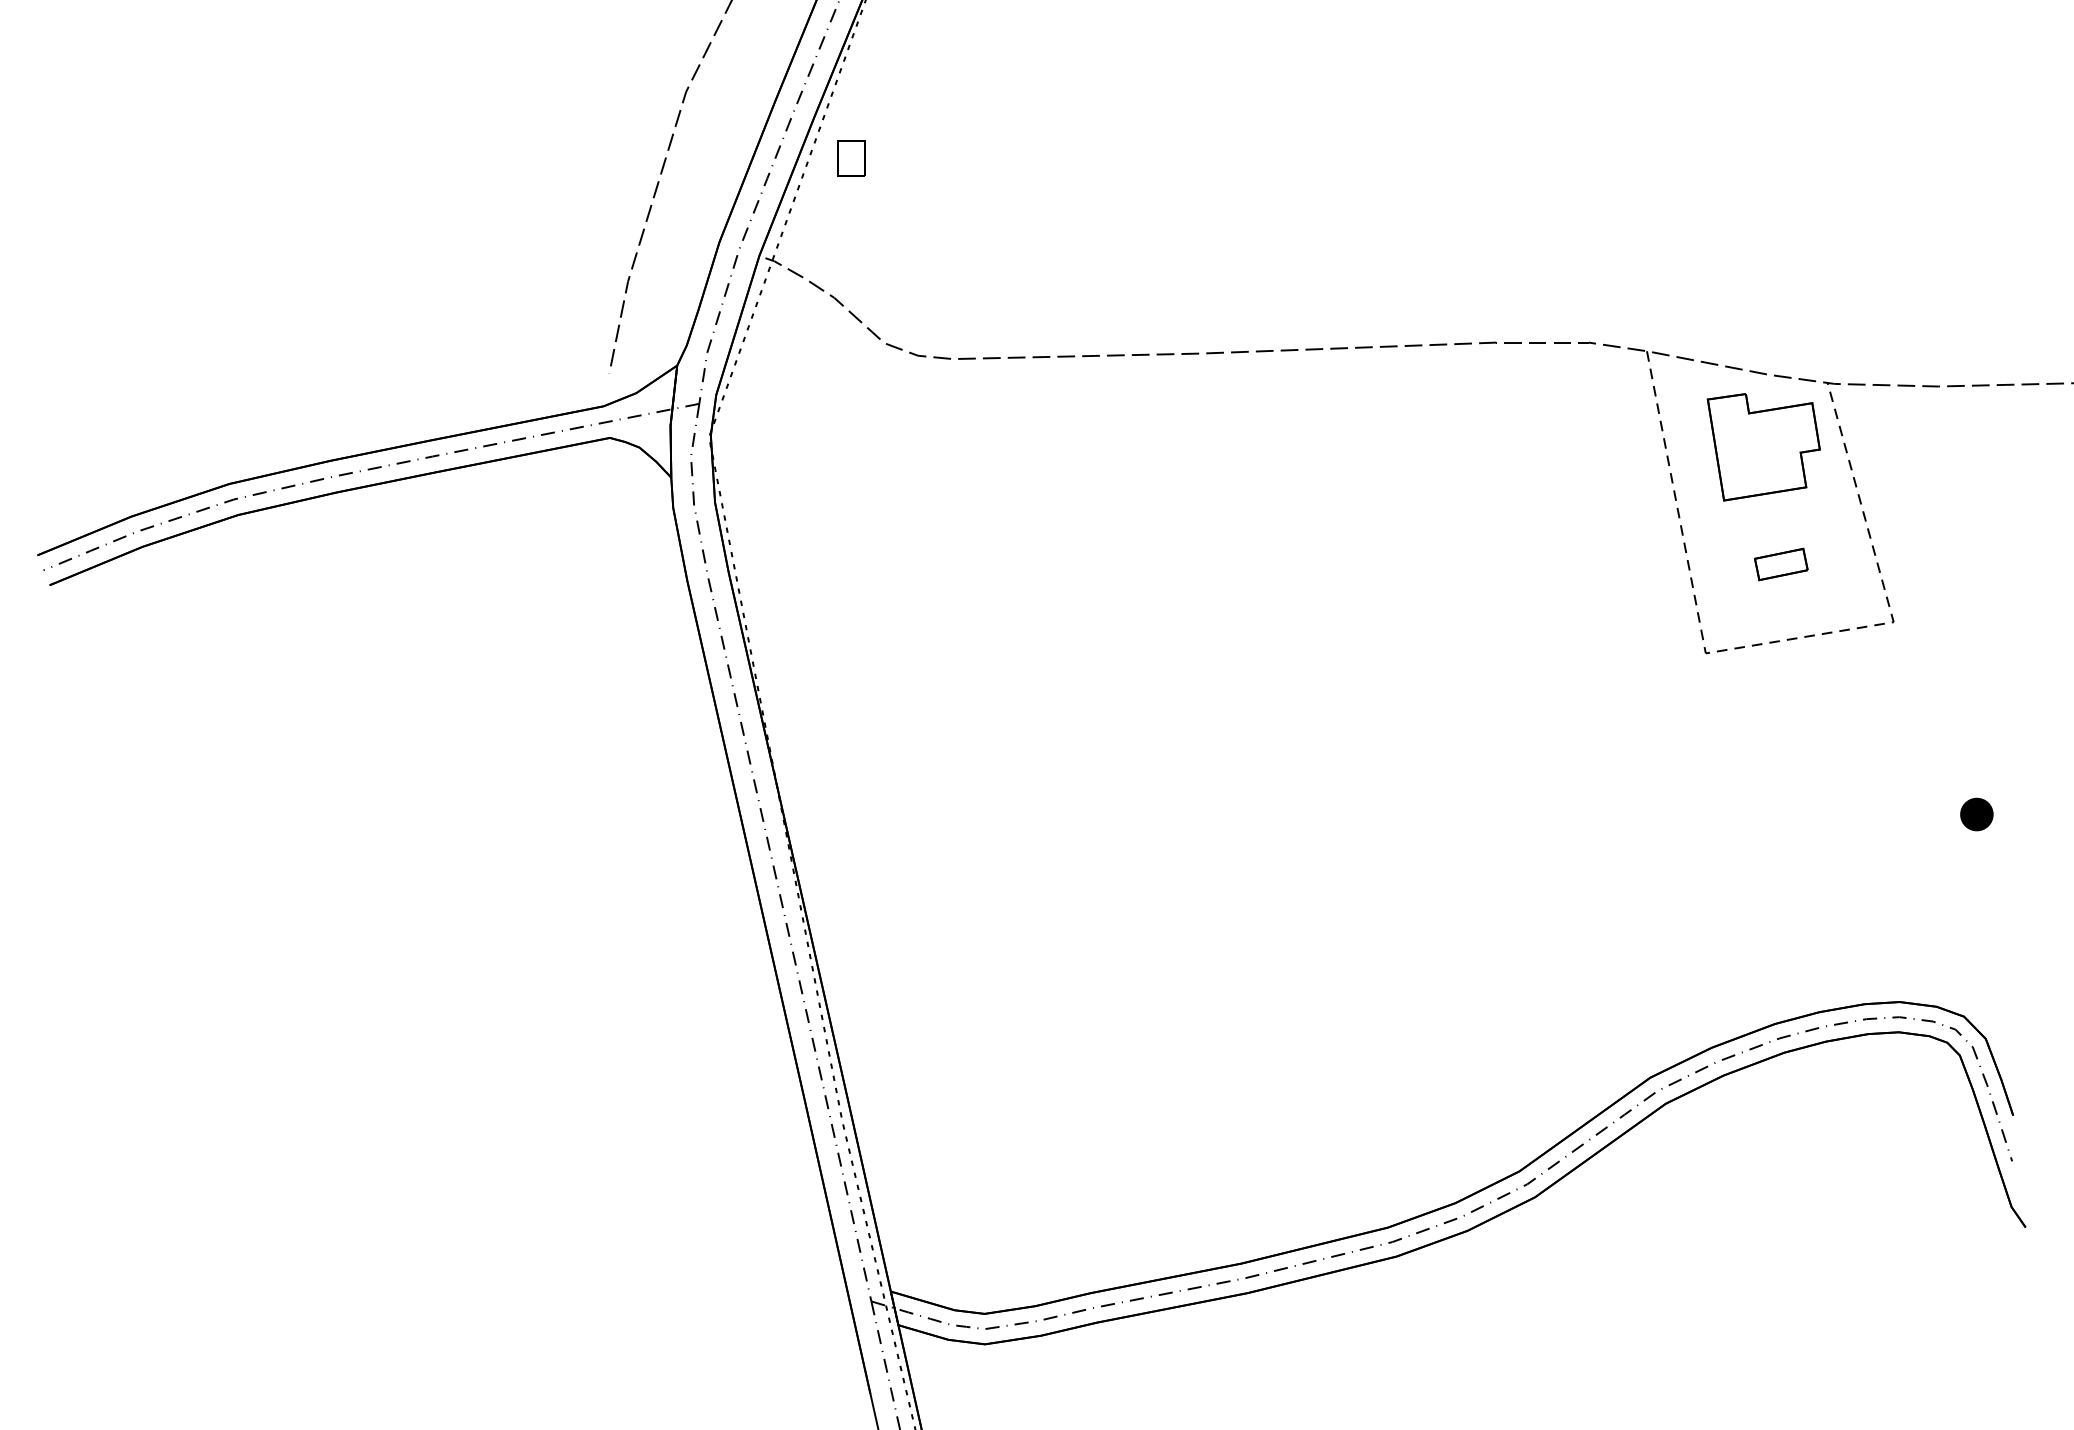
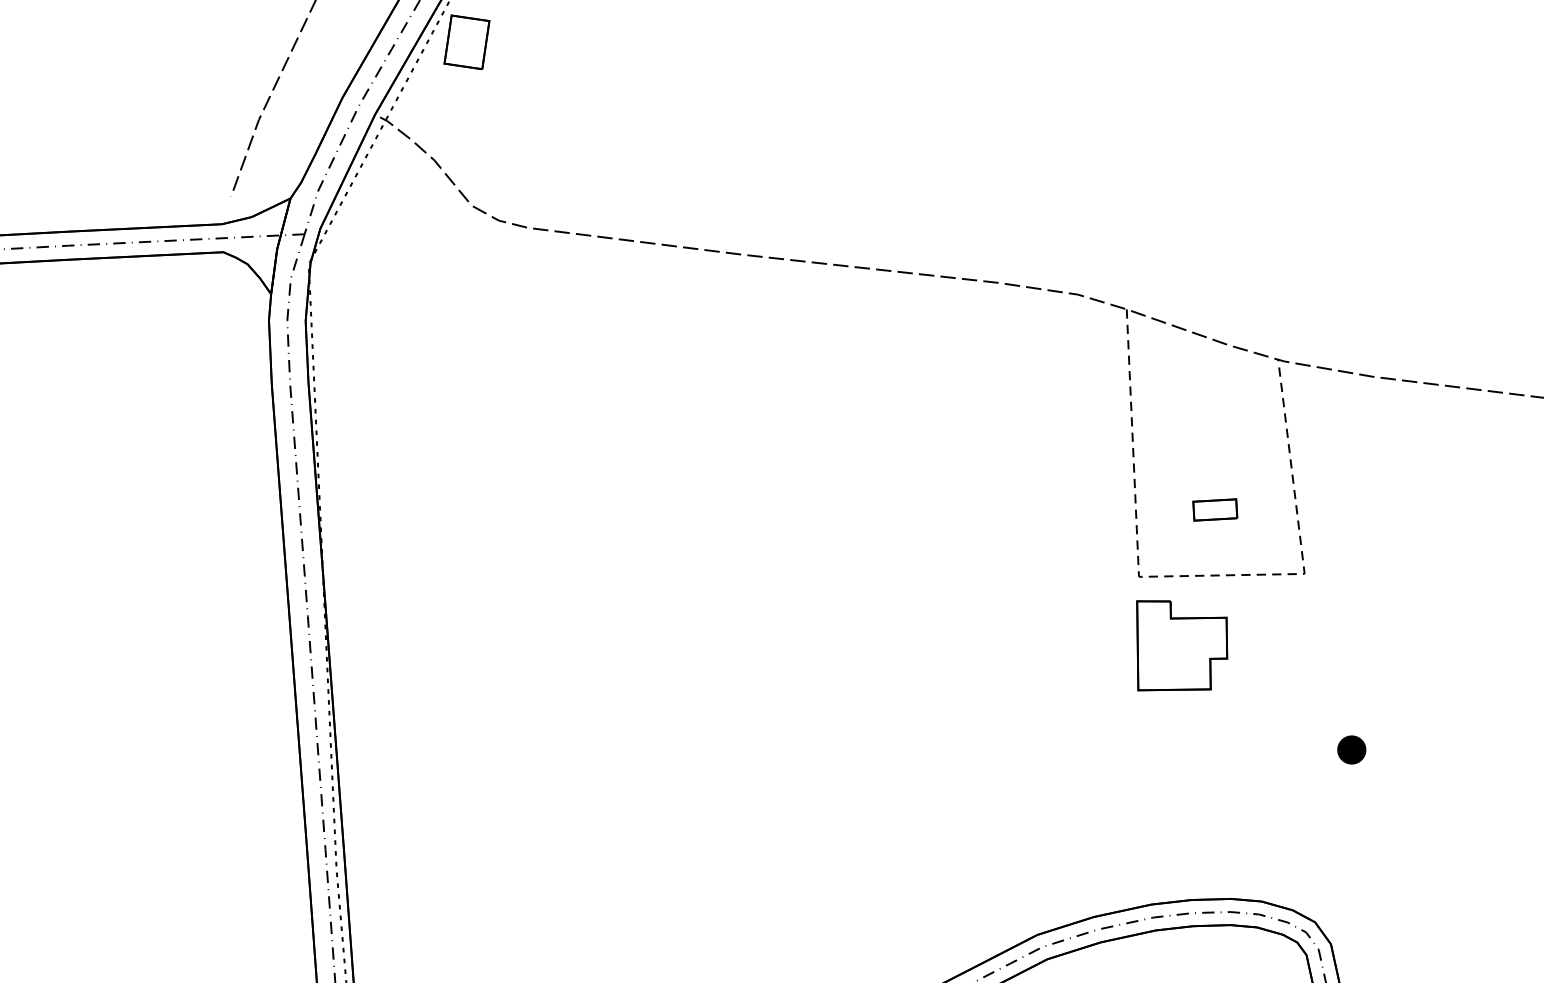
part: (851, 158) -> (466, 42), size x1.6
part: (1763, 447) -> (1178, 649), moved

